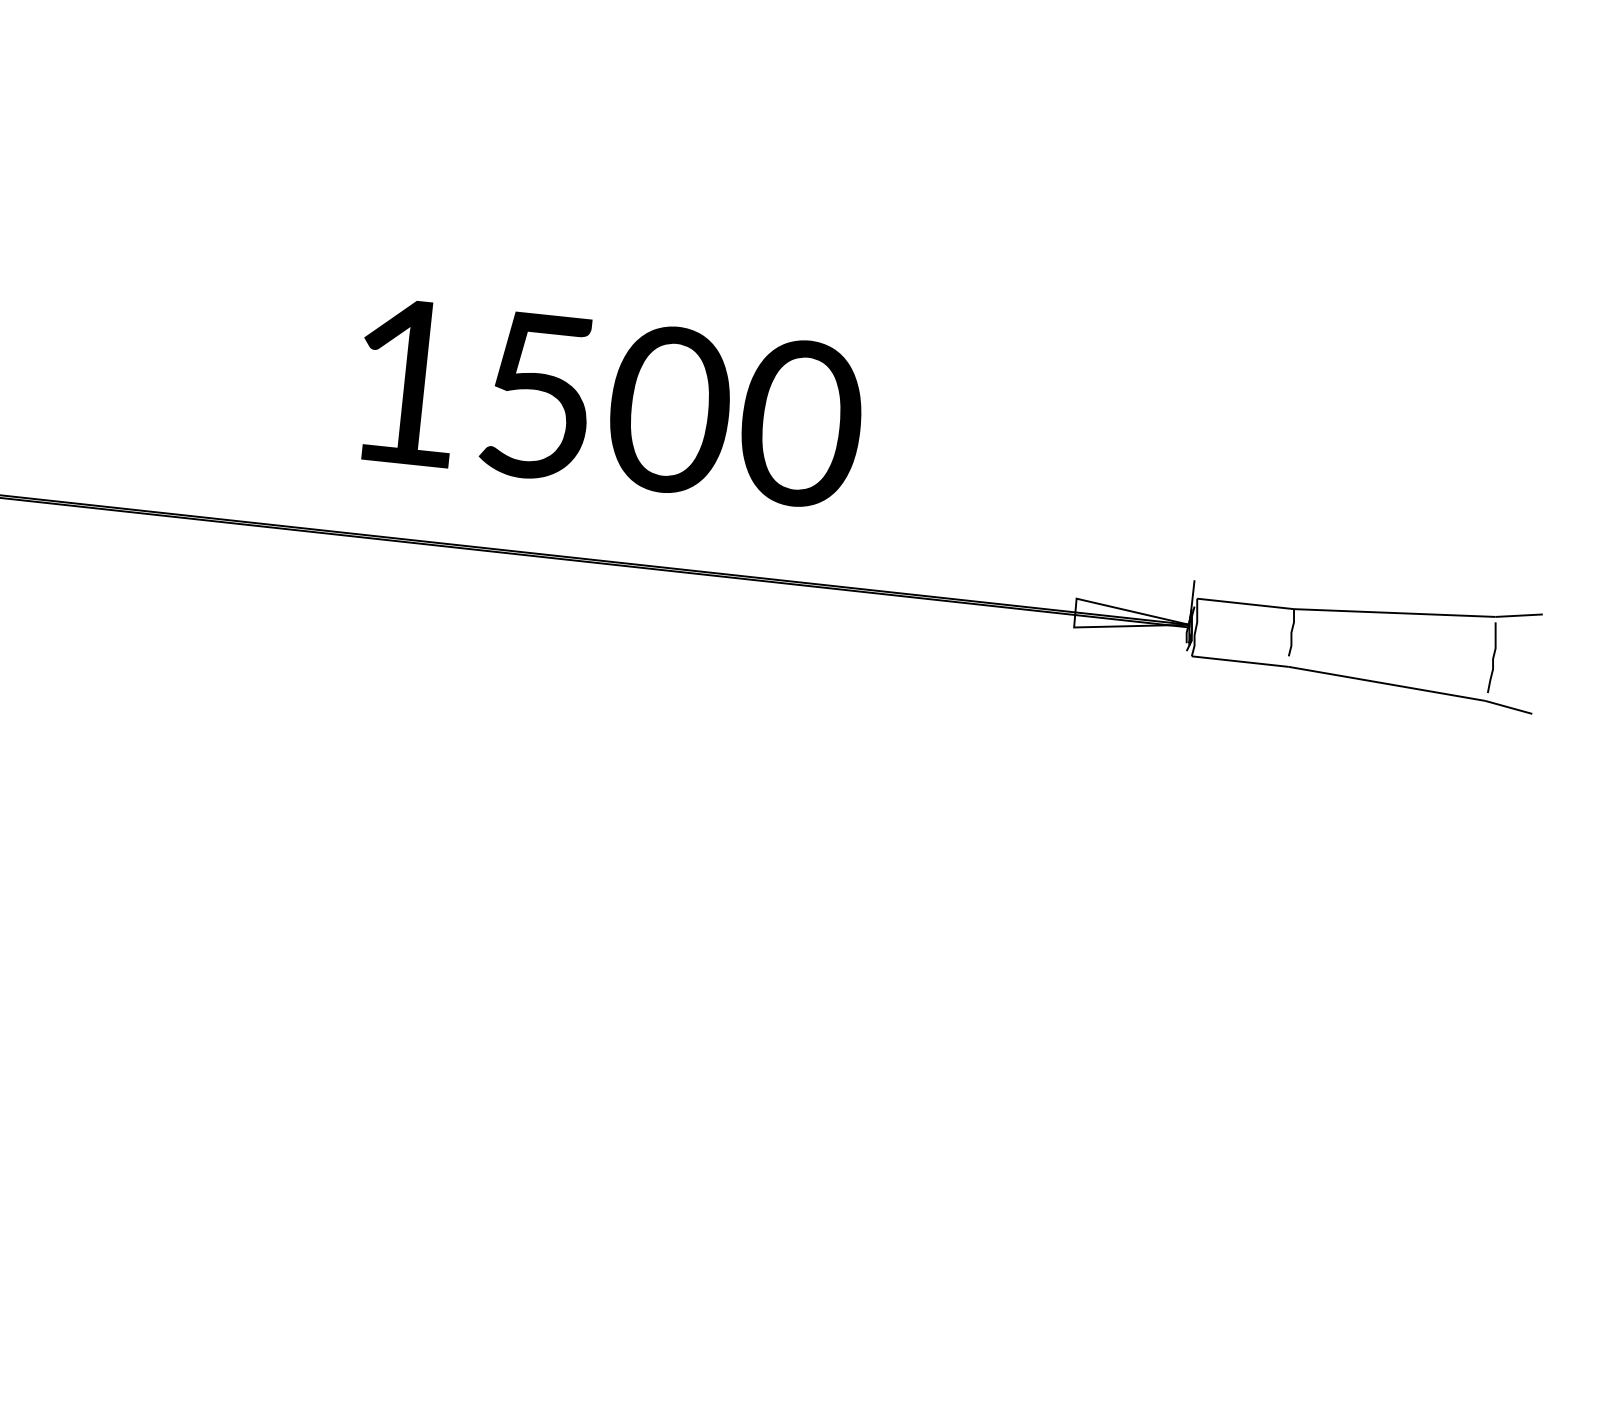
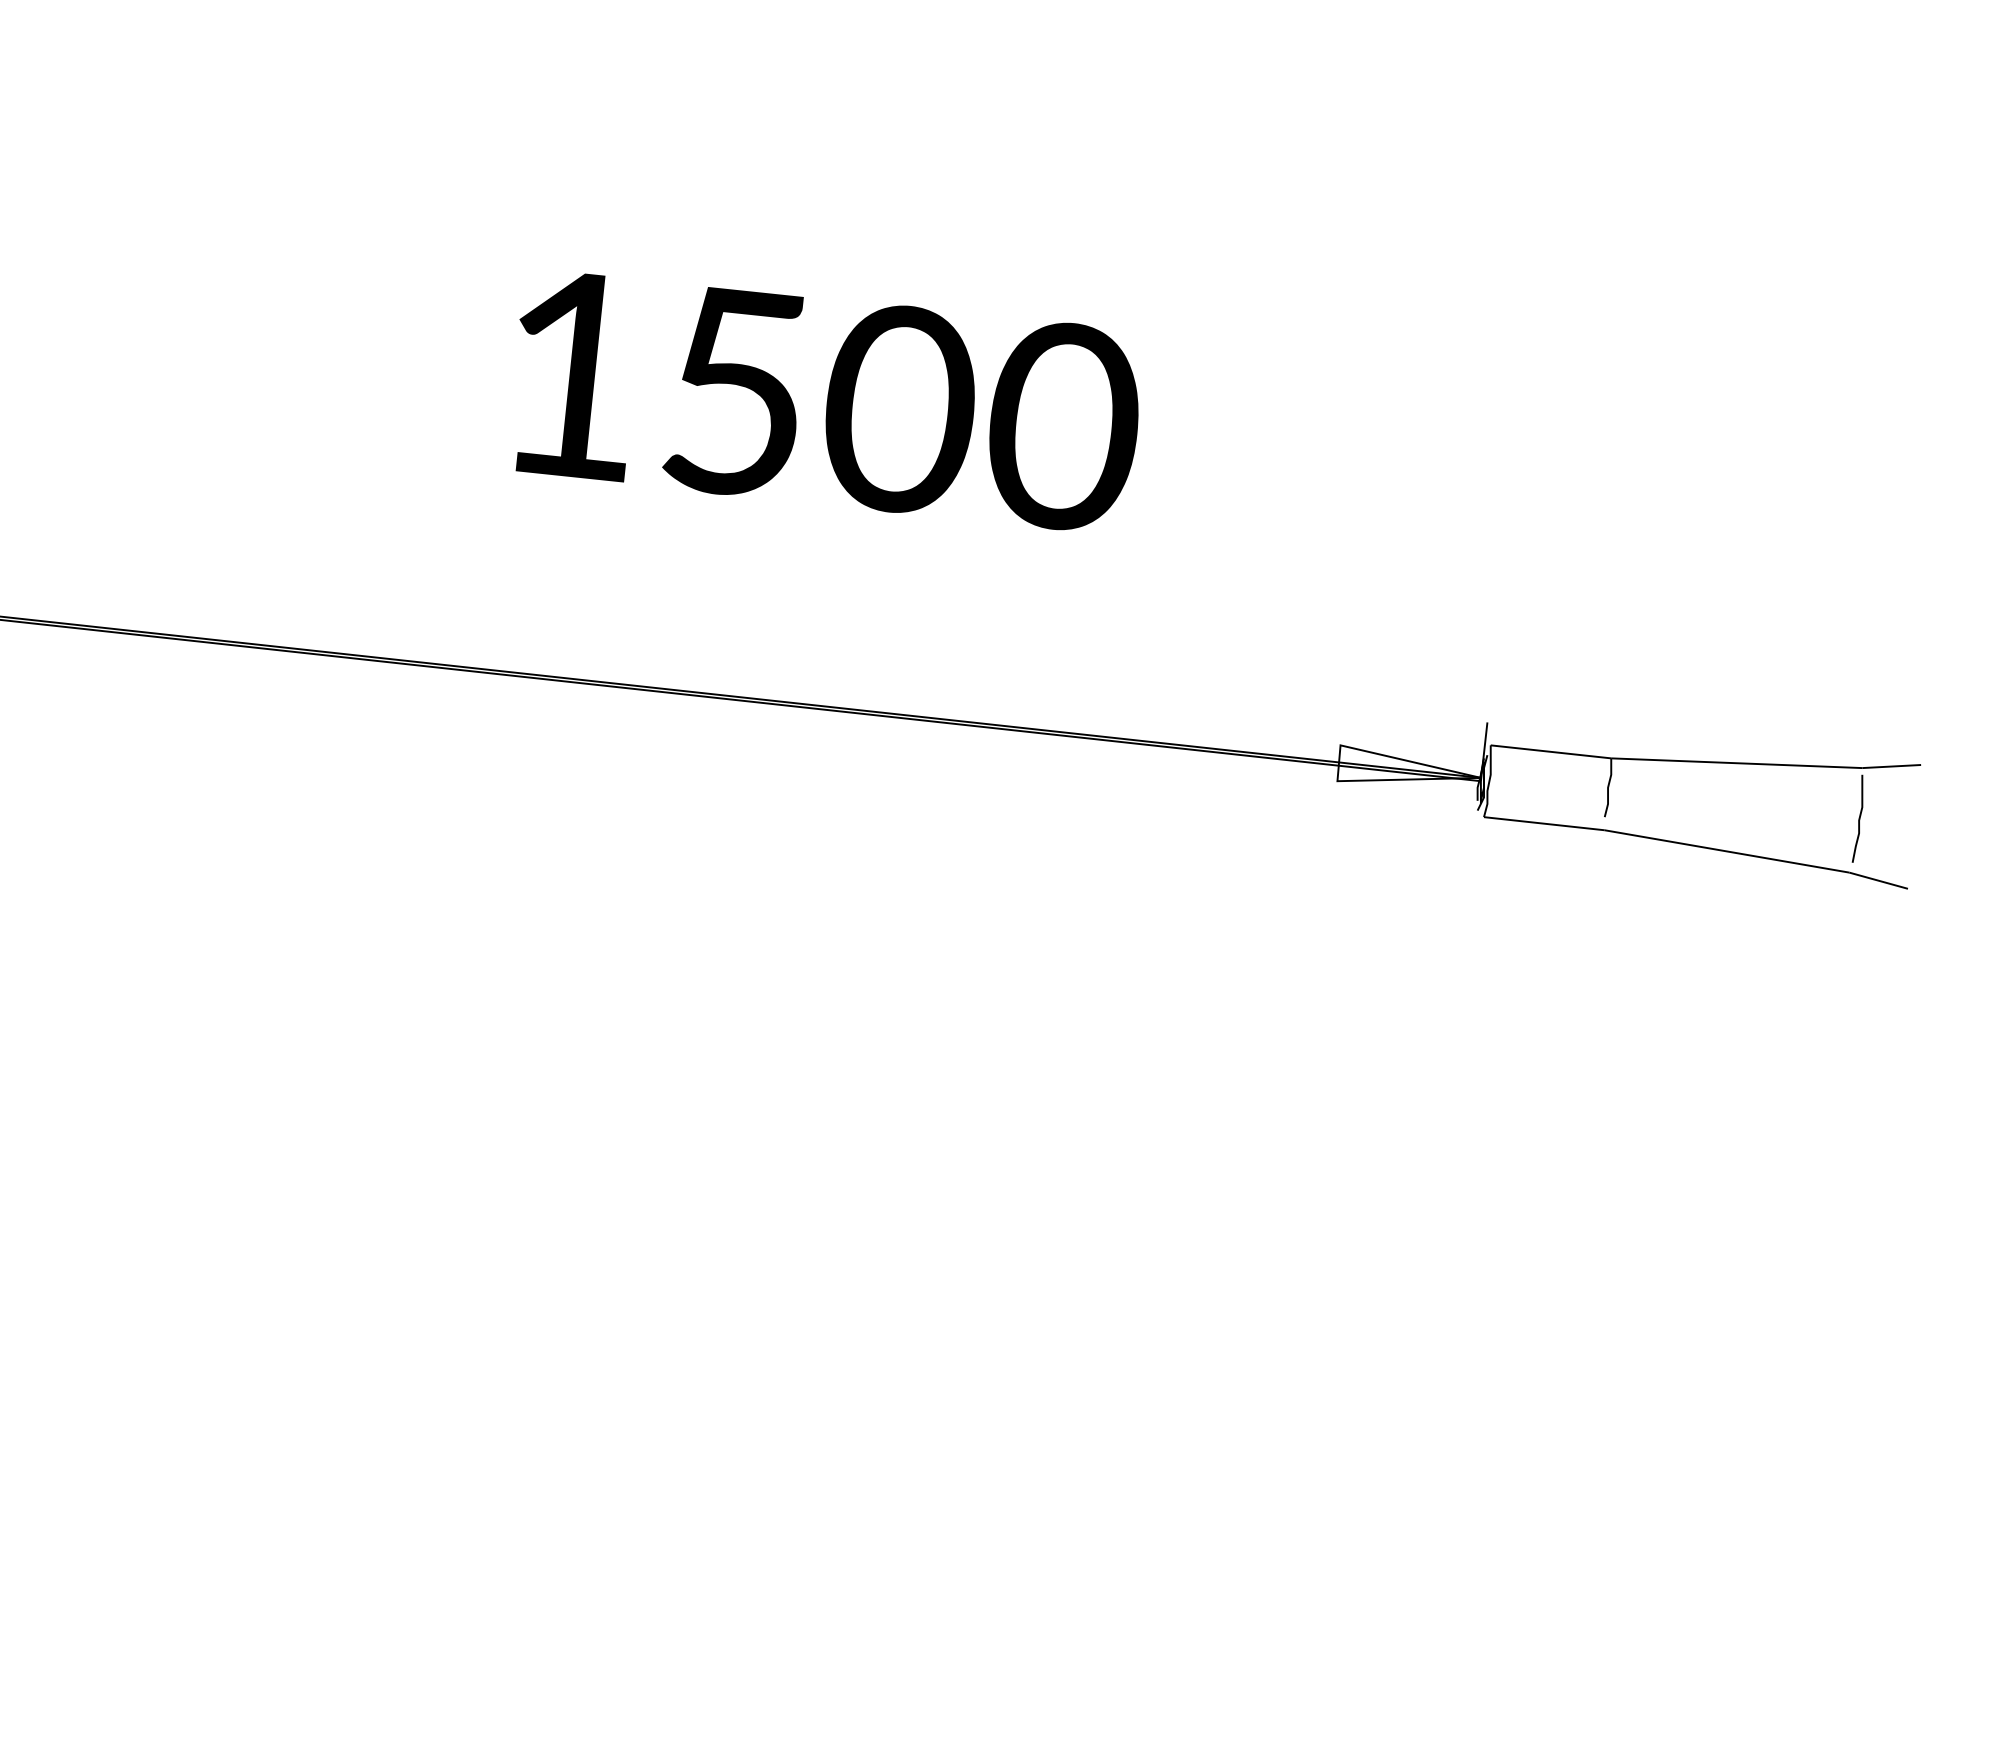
text: (611, 403) -> (827, 401), moved

